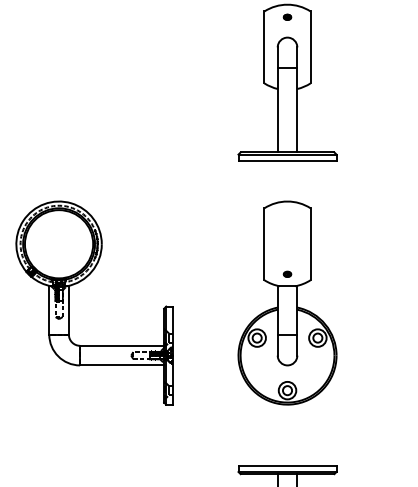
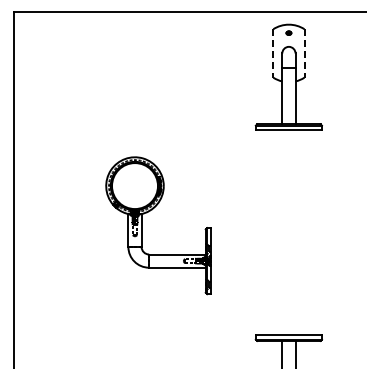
line: (264, 47) -> (273, 53), solid -> dashed
line: (310, 47) -> (304, 53), solid -> dashed
part: (286, 302) -> (288, 225), removed

